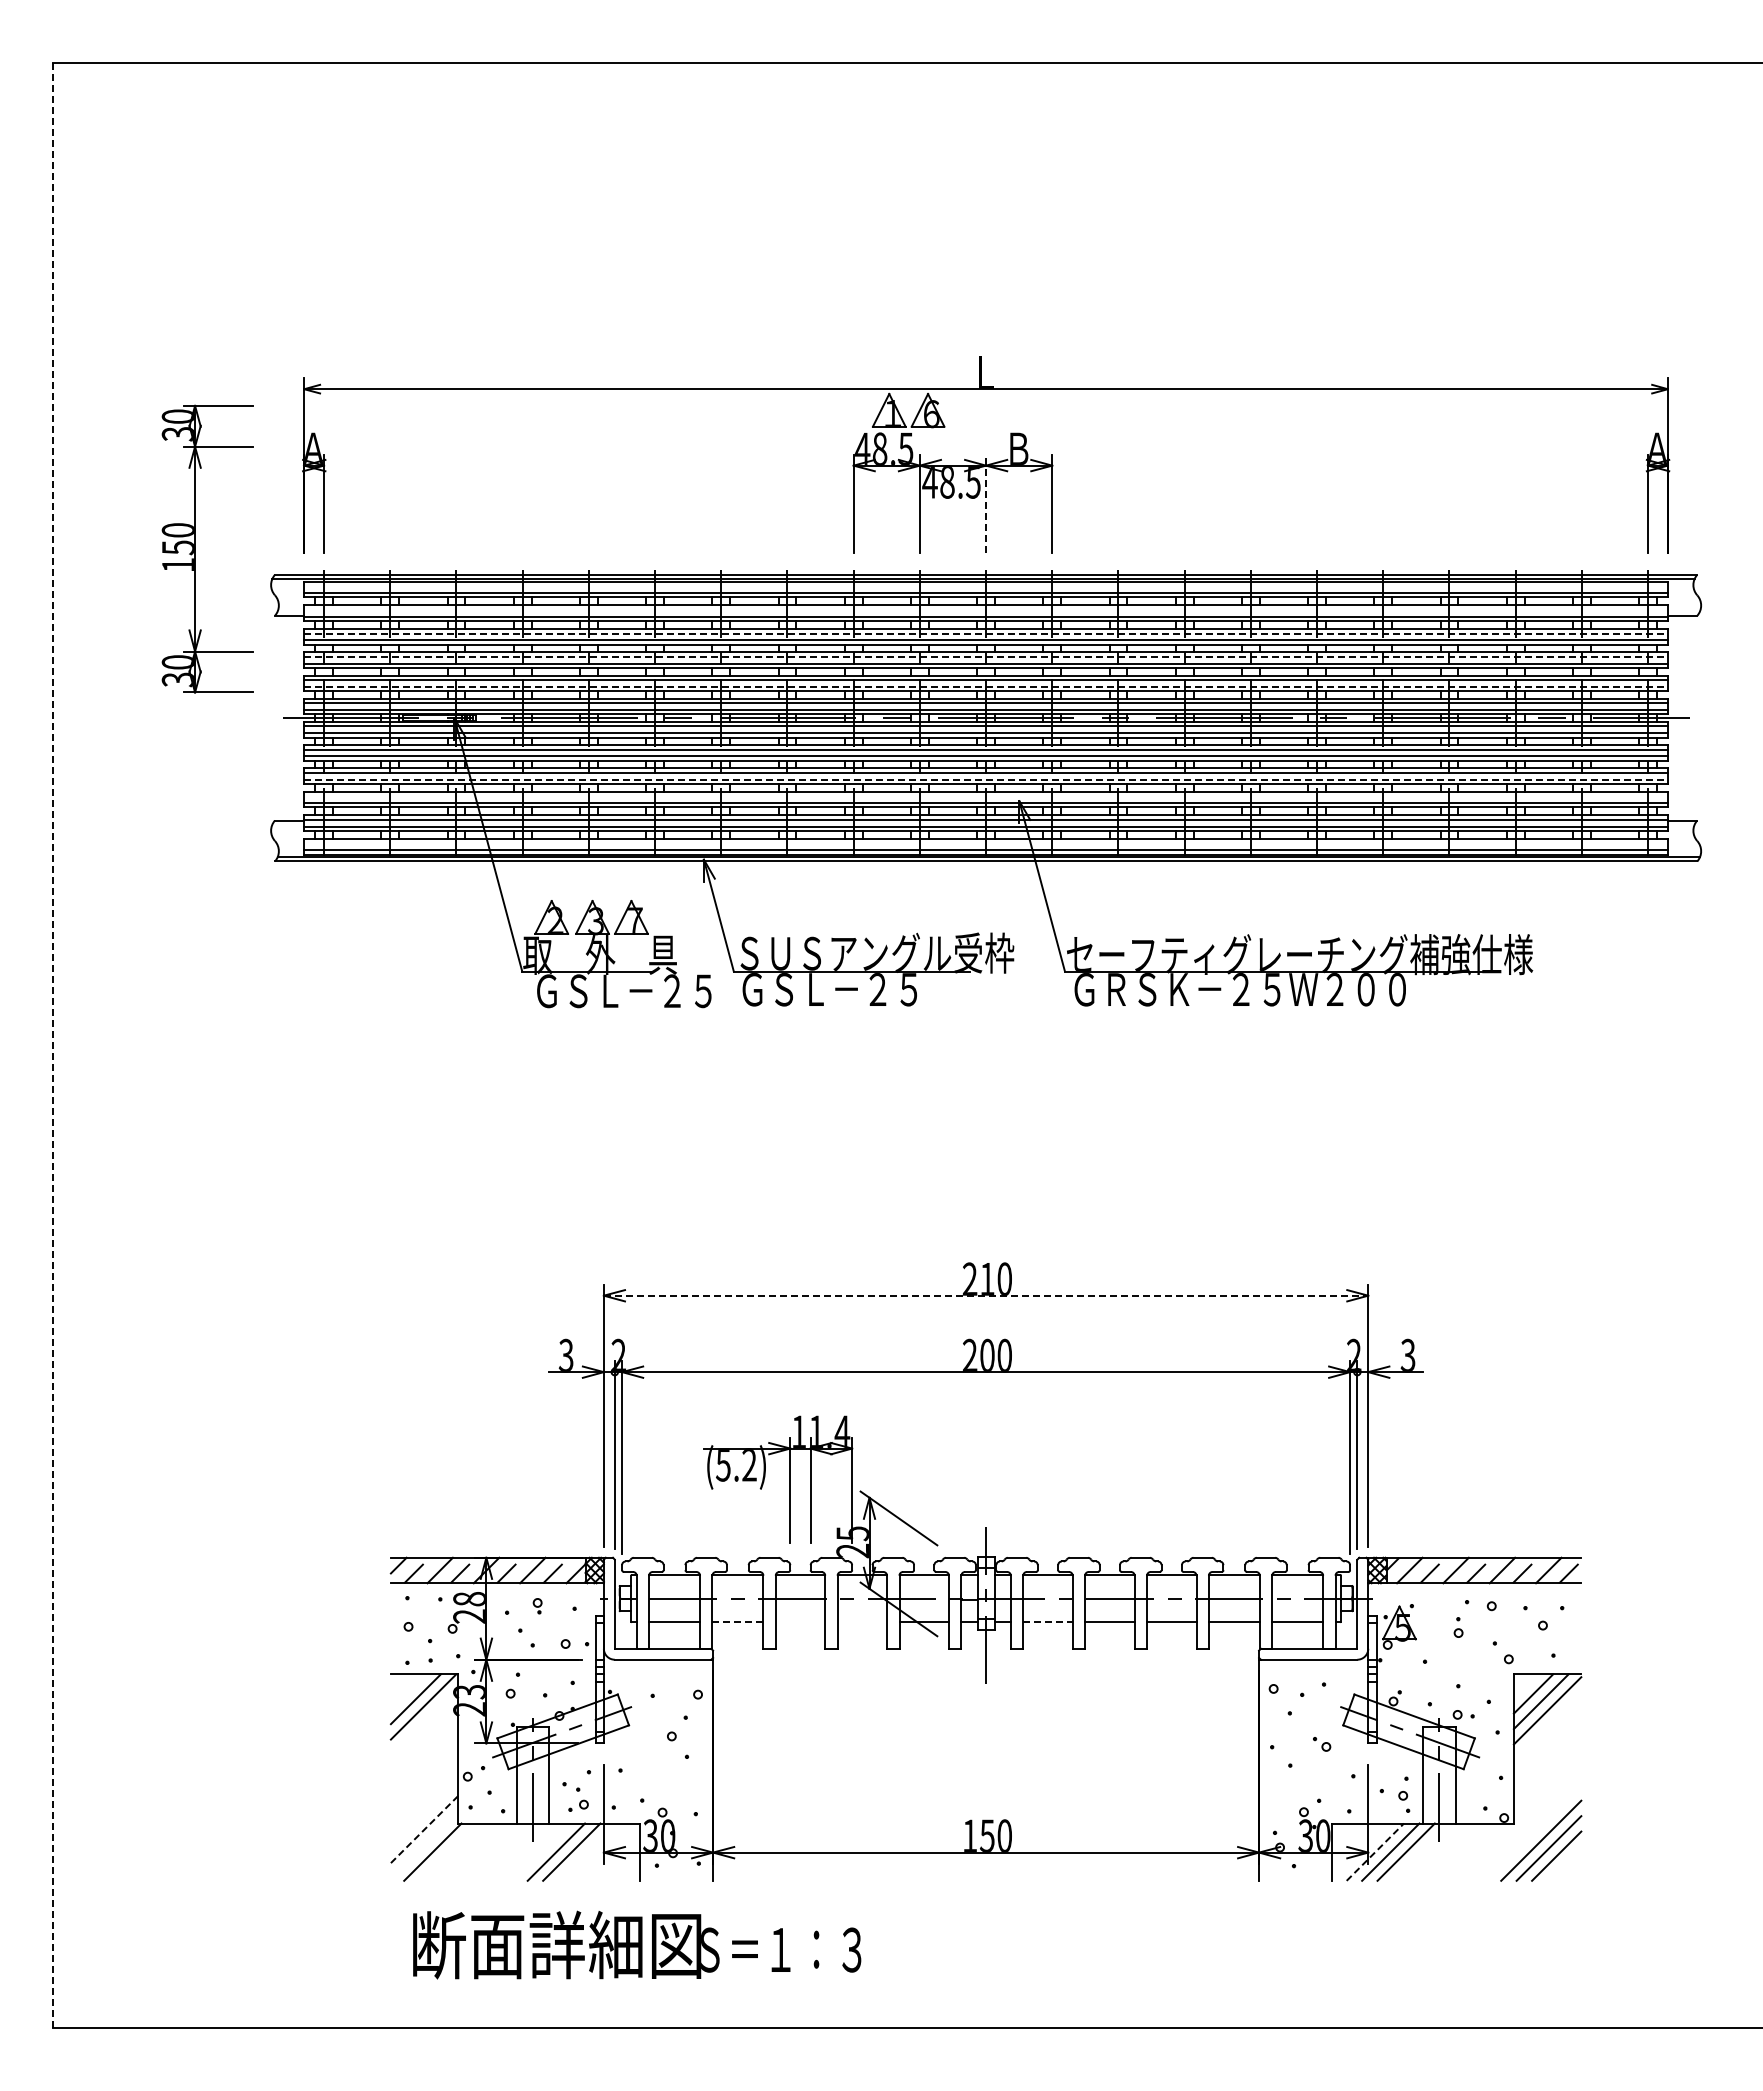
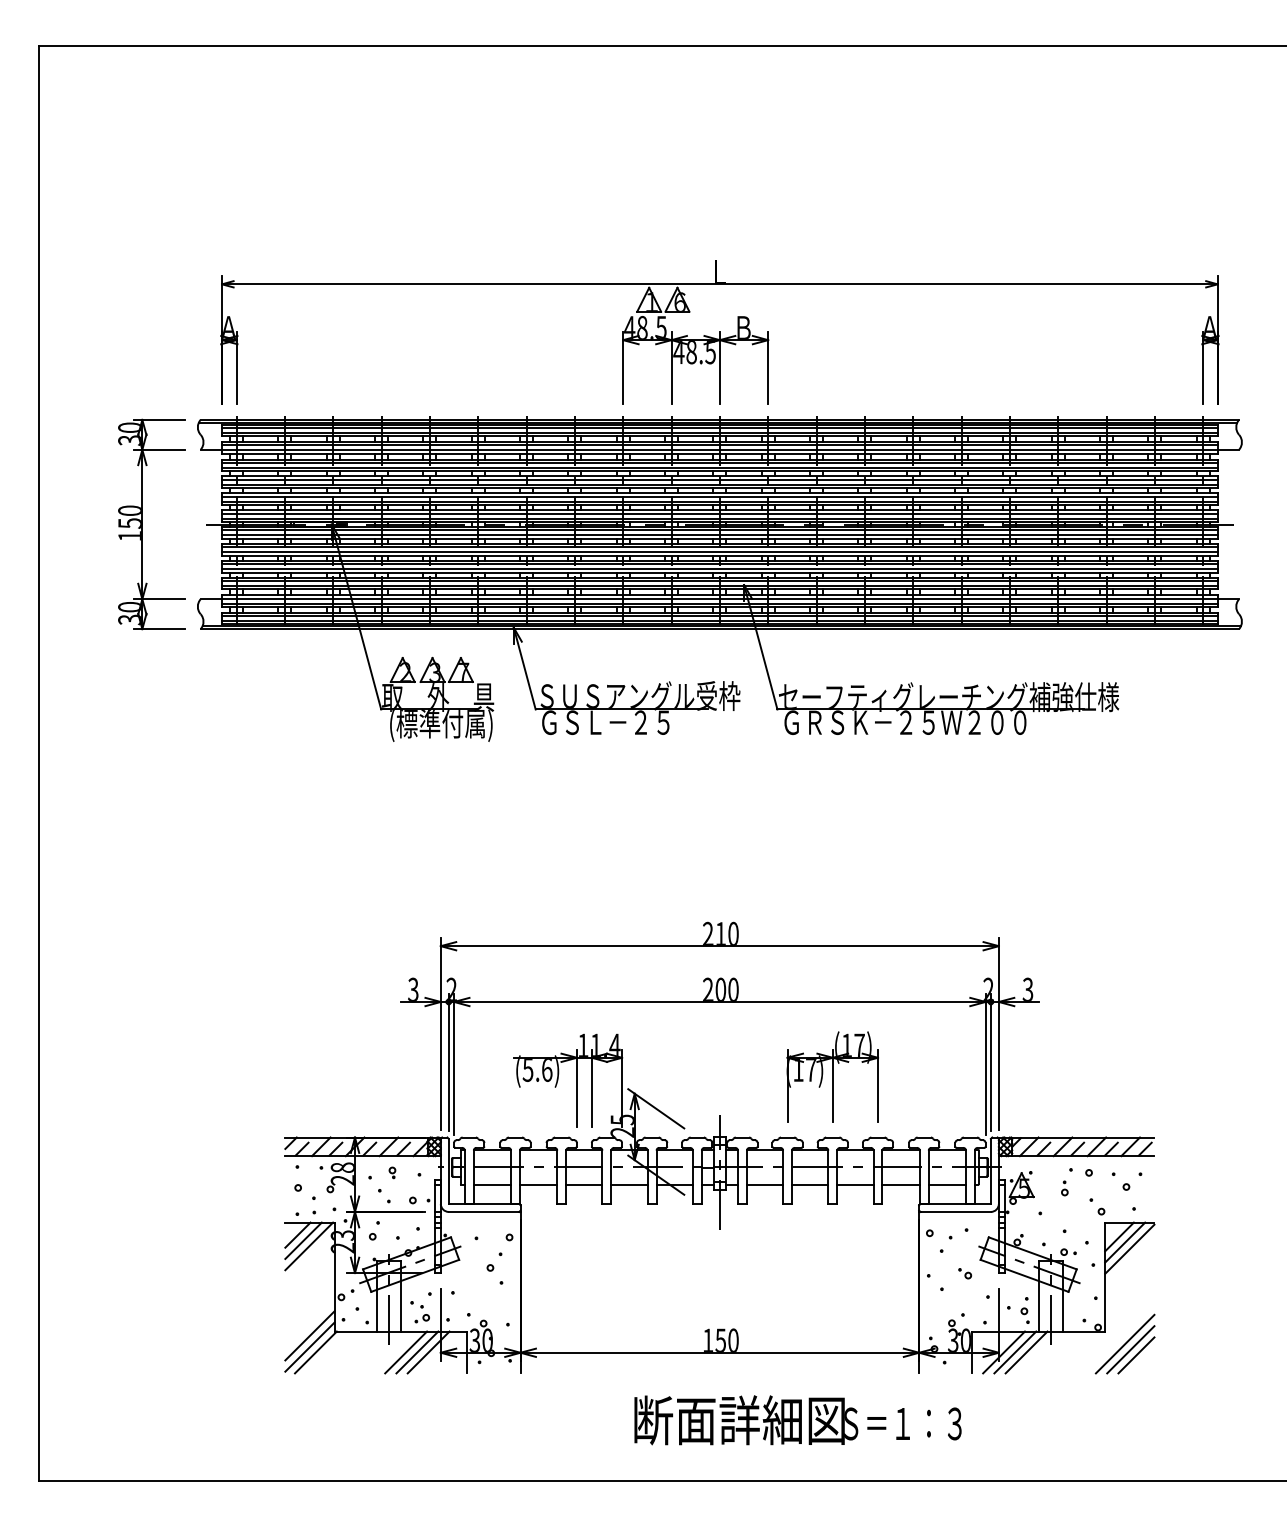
line: (986, 503) -> (720, 367), dashed -> solid
part: (195, 548) -> (142, 524), moved
line: (985, 586) -> (719, 428), added
line: (985, 609) -> (719, 445), added
line: (986, 633) -> (720, 462), dashed -> solid
line: (986, 656) -> (720, 479), dashed -> solid
line: (986, 686) -> (720, 501), dashed -> solid
line: (986, 779) -> (720, 569), dashed -> solid
line: (985, 795) -> (719, 580), added
line: (985, 843) -> (719, 616), added
text: (622, 993) -> (454, 725), ＧＳＬ－２５ -> (標準付属)
line: (52, 1045) -> (38, 763), dashed -> solid
line: (986, 1295) -> (720, 946), dashed -> solid
text: (749, 1465) -> (547, 1070), (5.2) -> (5.6)
part: (1140, 1474) -> (832, 1076), added
line: (738, 1622) -> (539, 1184), dashed -> solid
line: (800, 1622) -> (584, 1184), added
line: (862, 1622) -> (629, 1184), added
line: (1047, 1622) -> (764, 1184), dashed -> solid
line: (407, 1691) -> (297, 1235), added
line: (424, 1829) -> (309, 1335), dashed -> solid
line: (424, 1844) -> (309, 1346), added
line: (586, 1851) -> (428, 1351), added
line: (1375, 1852) -> (1004, 1352), dashed -> solid
text: (637, 1944) -> (798, 1419), moved

